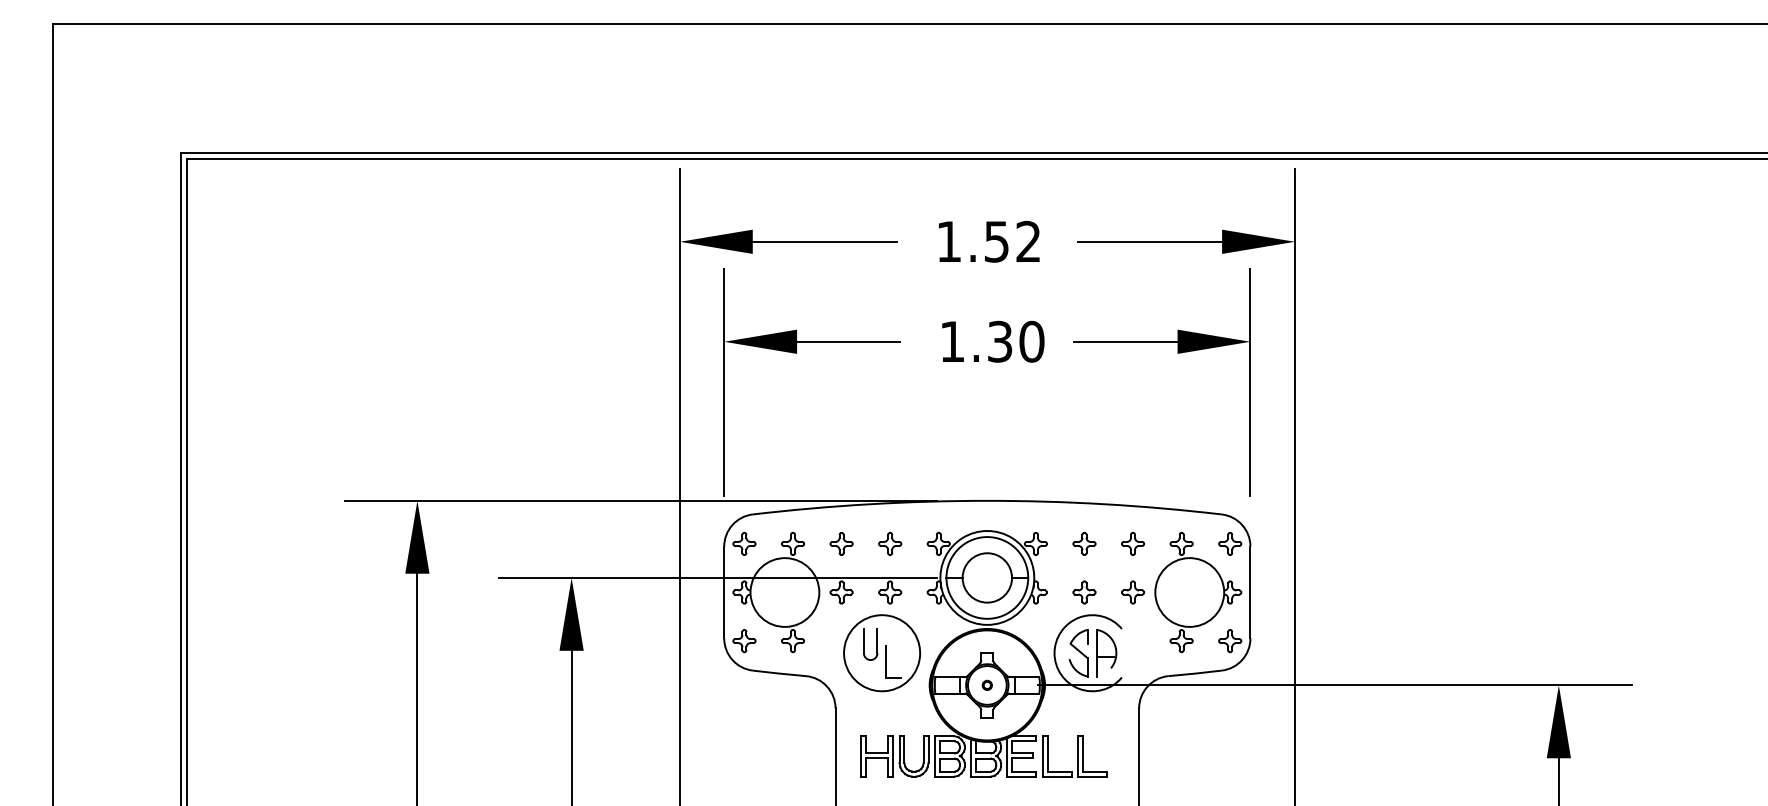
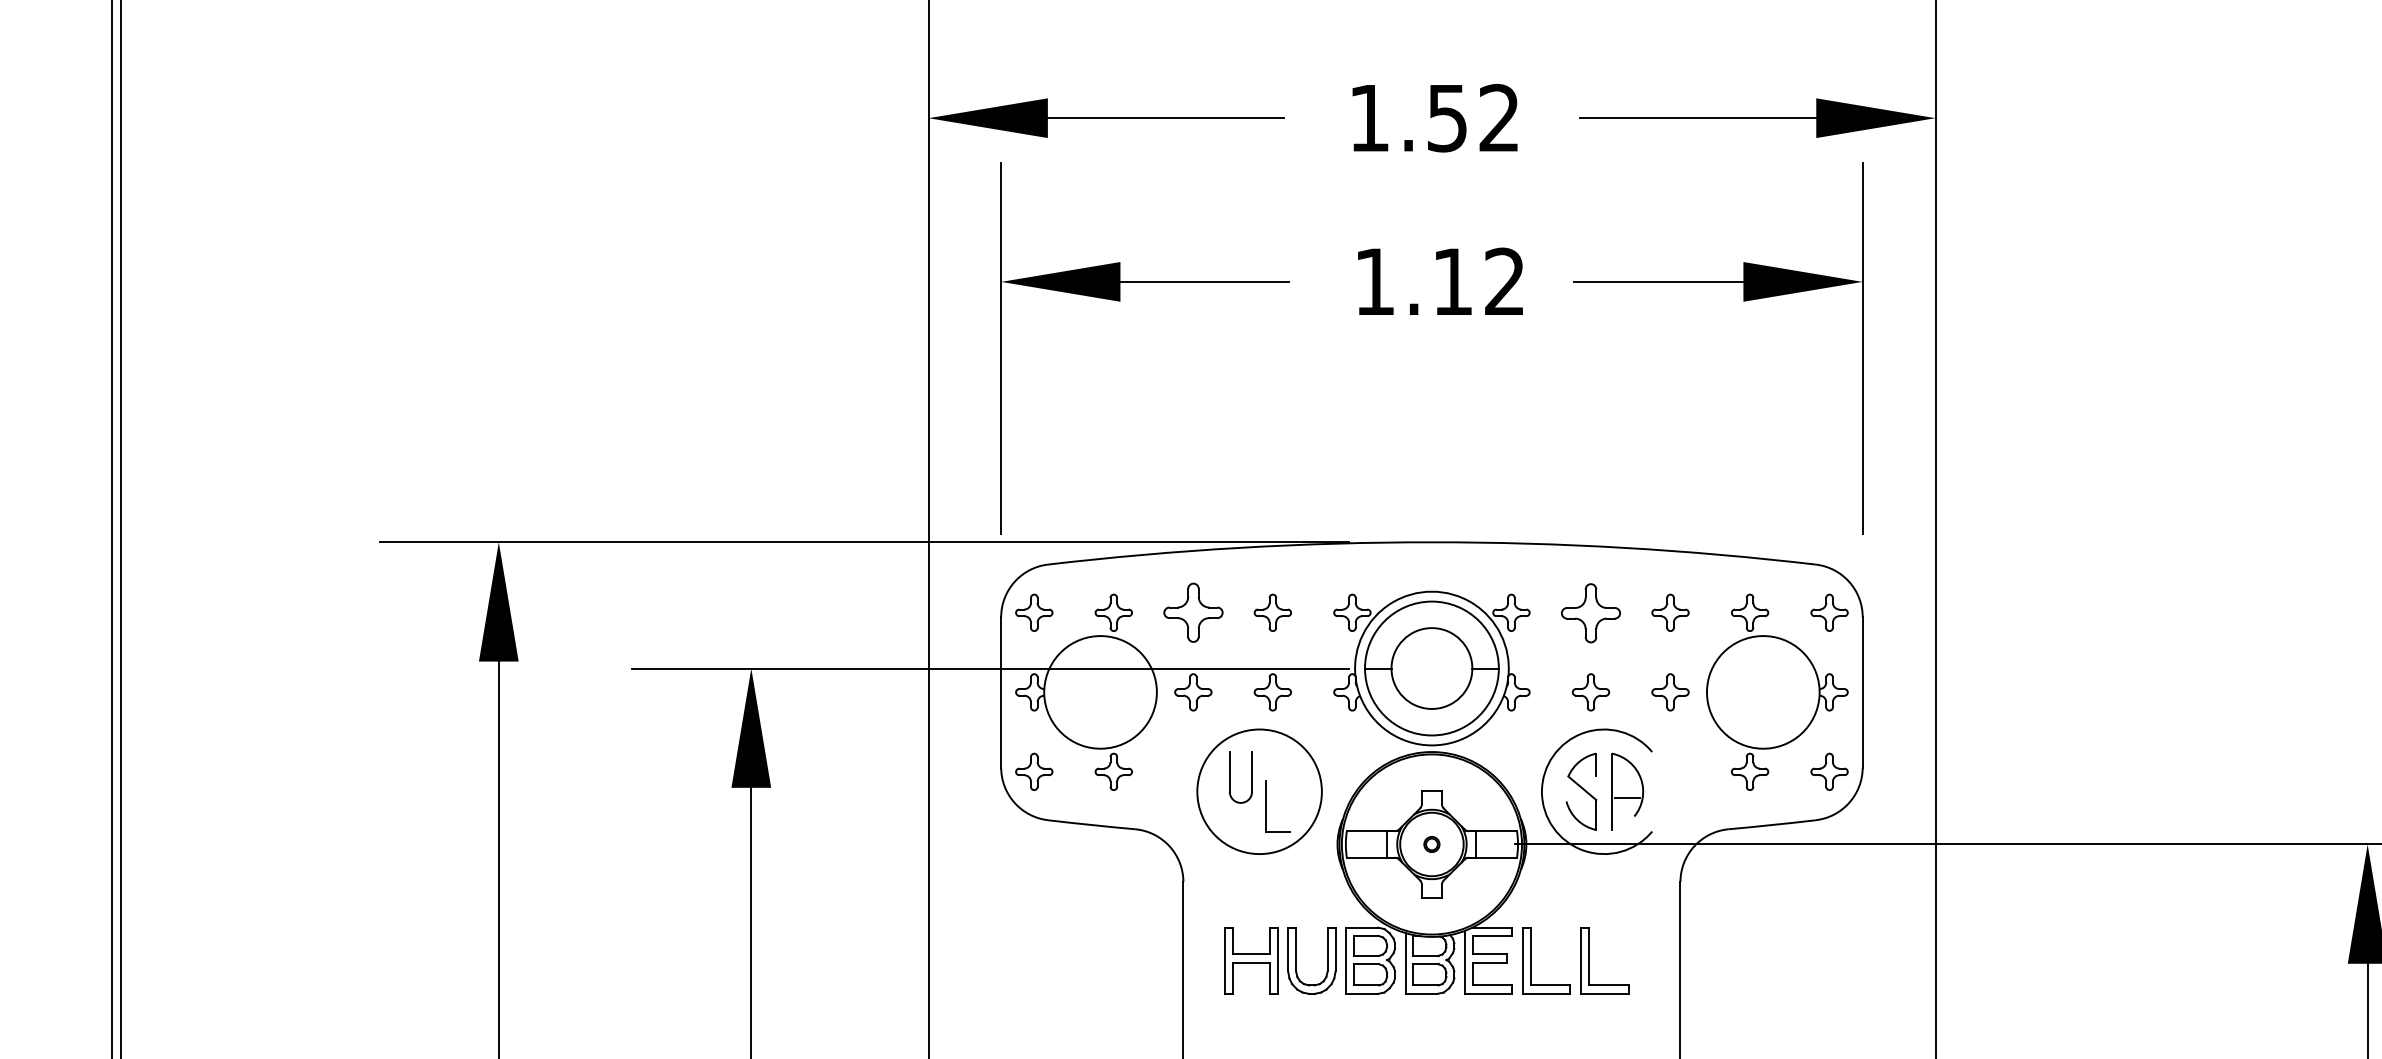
text: (1016, 341) -> (1479, 281), 1.30 -> 1.12
part: (841, 543) -> (1193, 612), size x1.6
part: (1084, 543) -> (1591, 612), size x1.6

